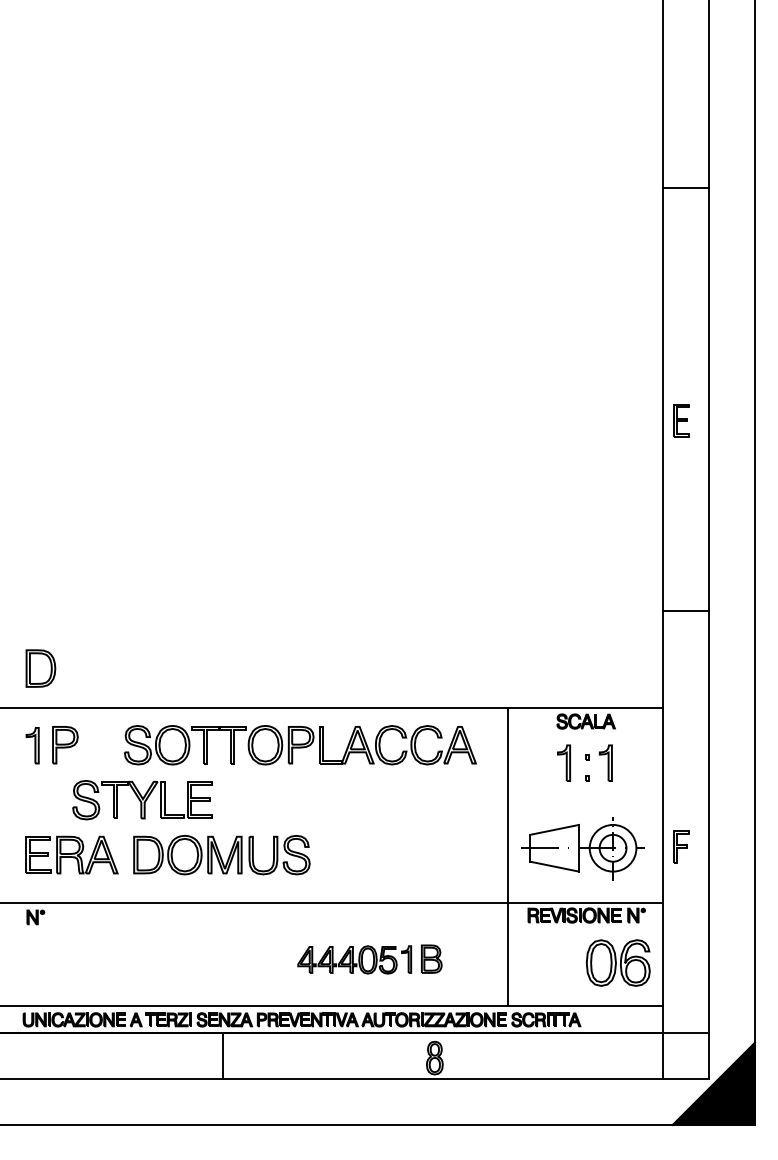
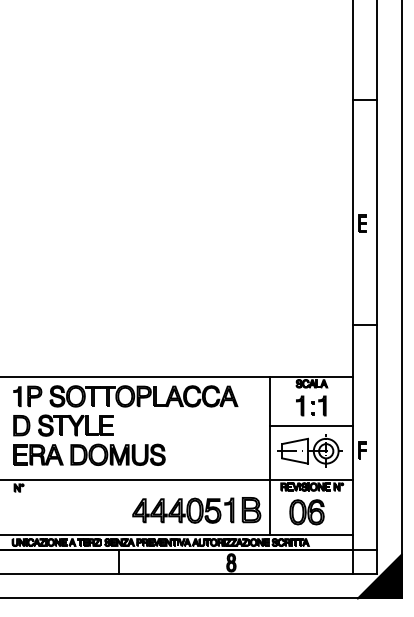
part: (40, 668) -> (21, 425), moved
part: (299, 745) -> (143, 396), moved
line: (585, 801) -> (311, 426), added
part: (369, 959) -> (196, 510), size x1.67
part: (617, 963) -> (306, 512), moved

